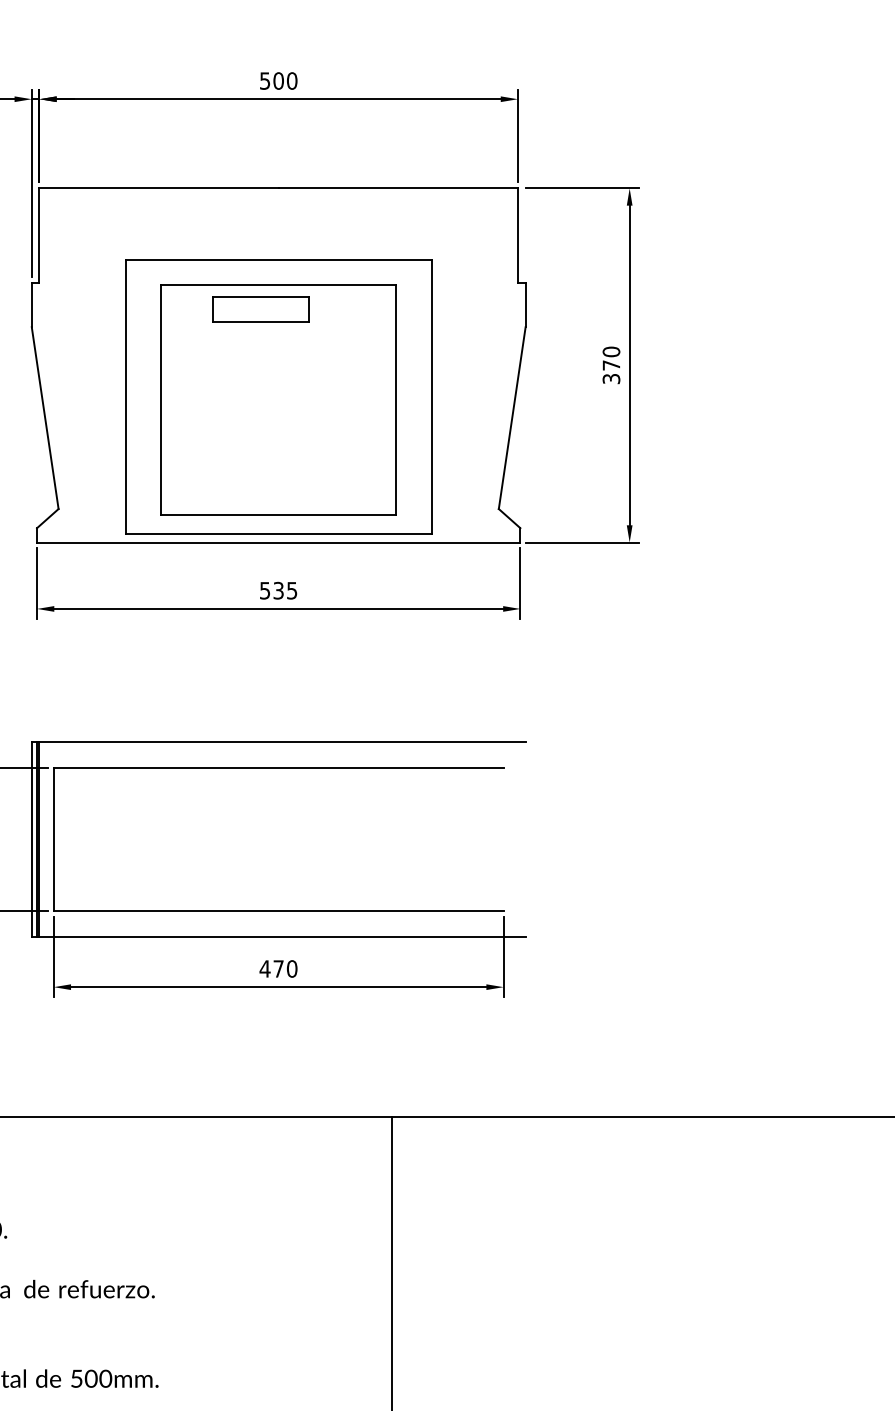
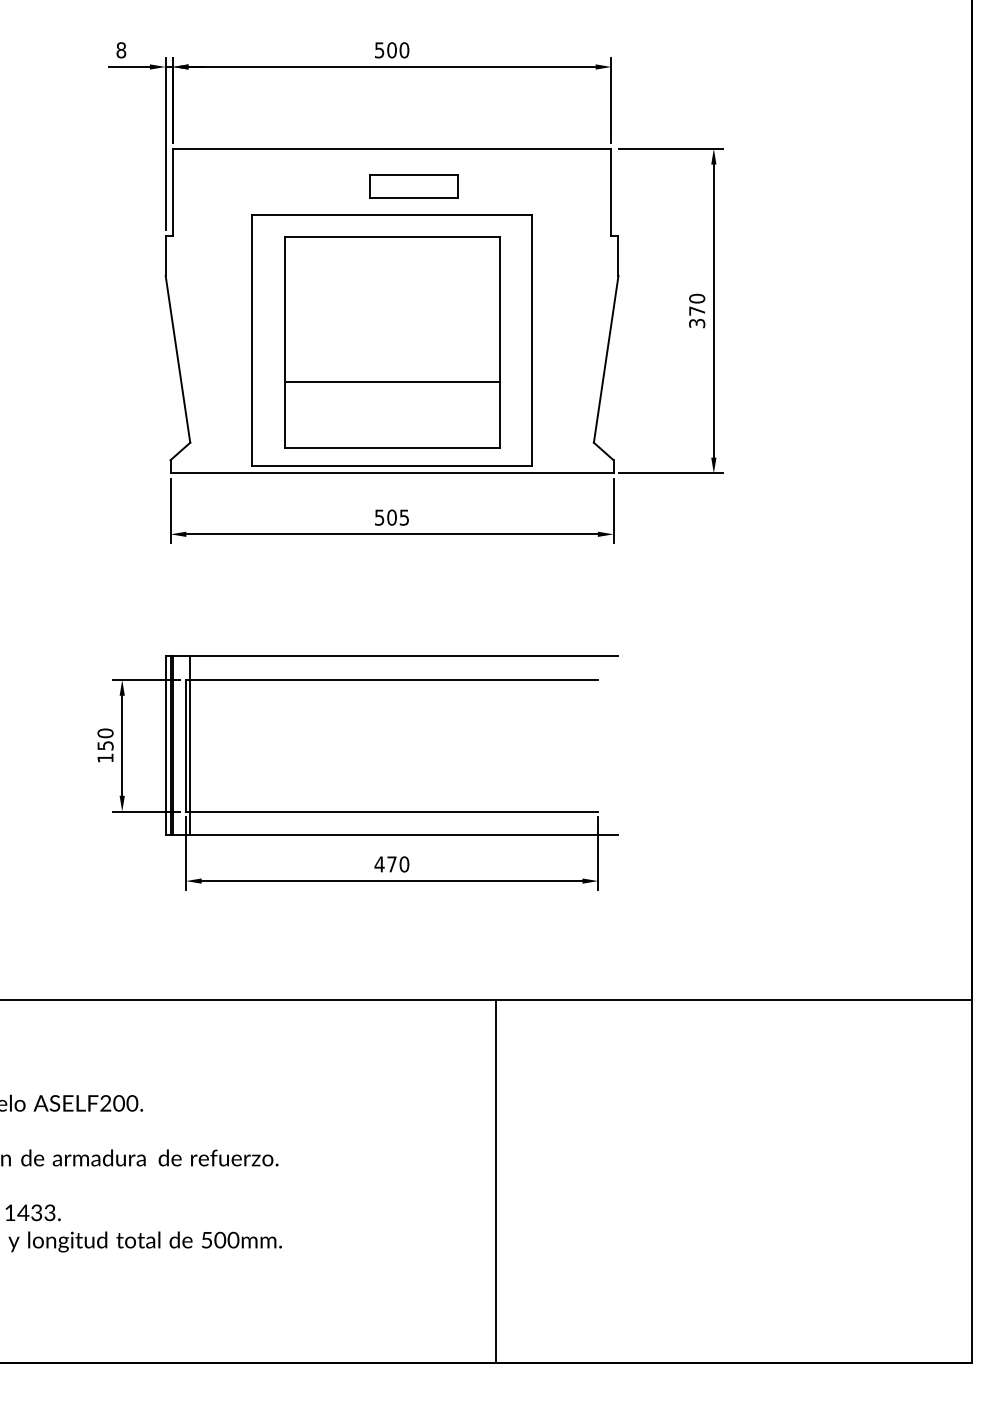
part: (260, 309) -> (413, 186), moved
line: (278, 443) -> (391, 382), added
text: (278, 590) -> (391, 517), 535 -> 505
line: (58, 839) -> (190, 745), added

